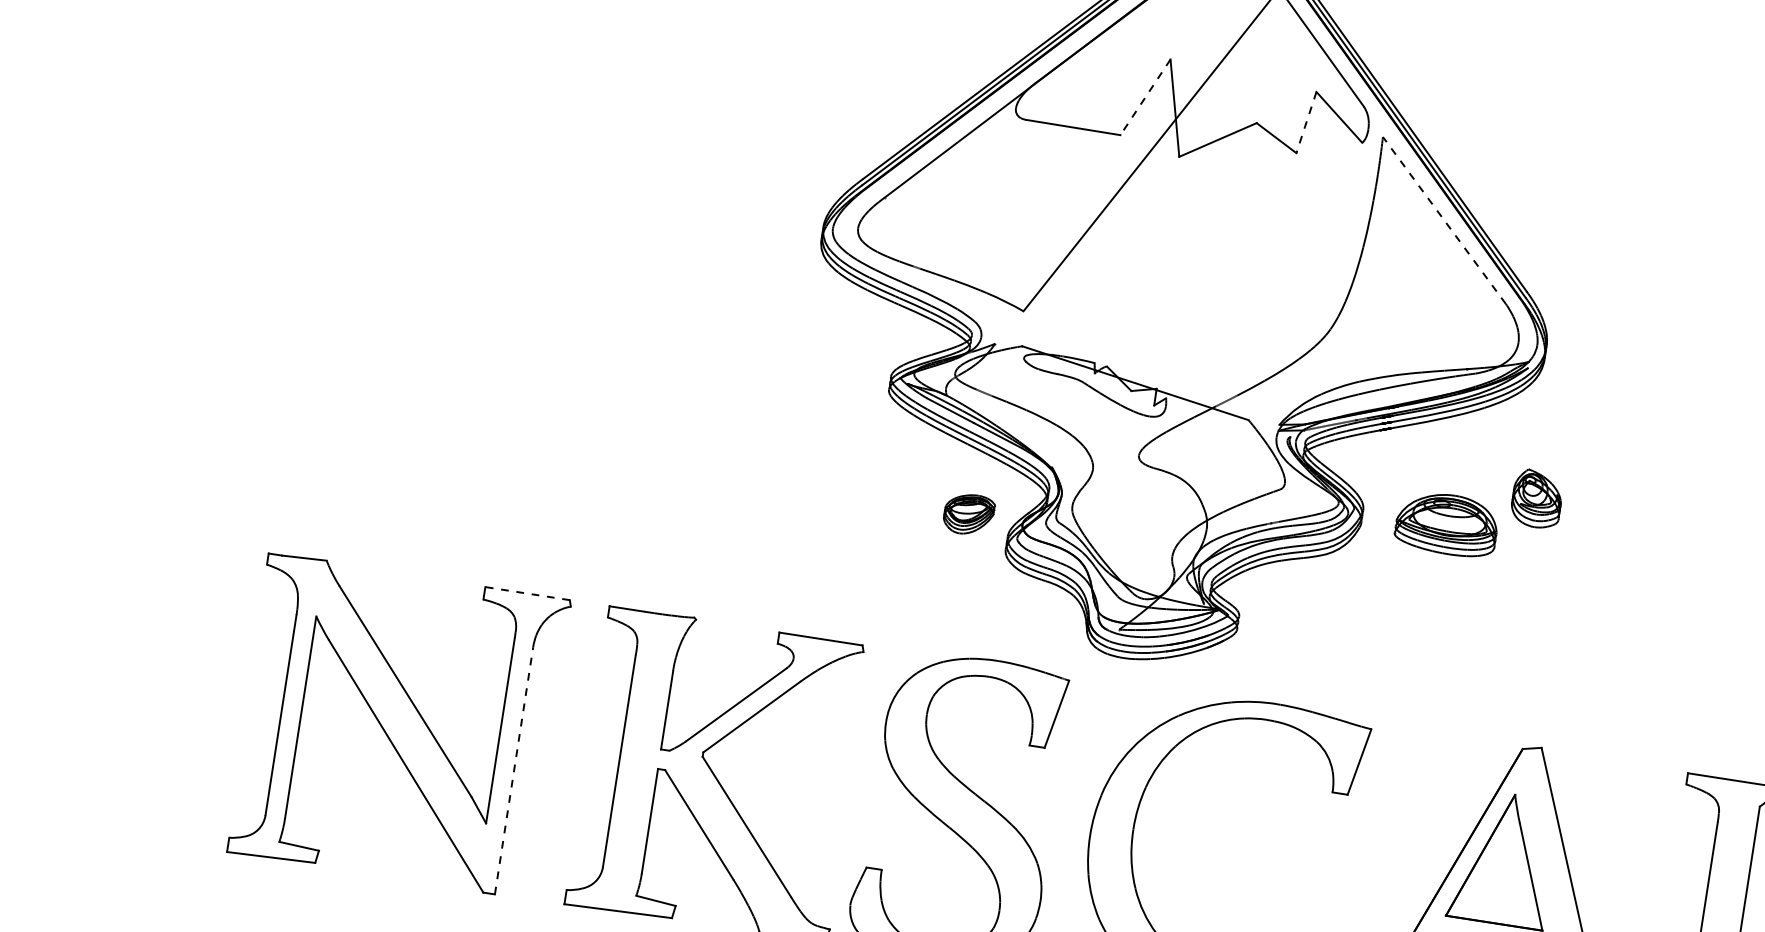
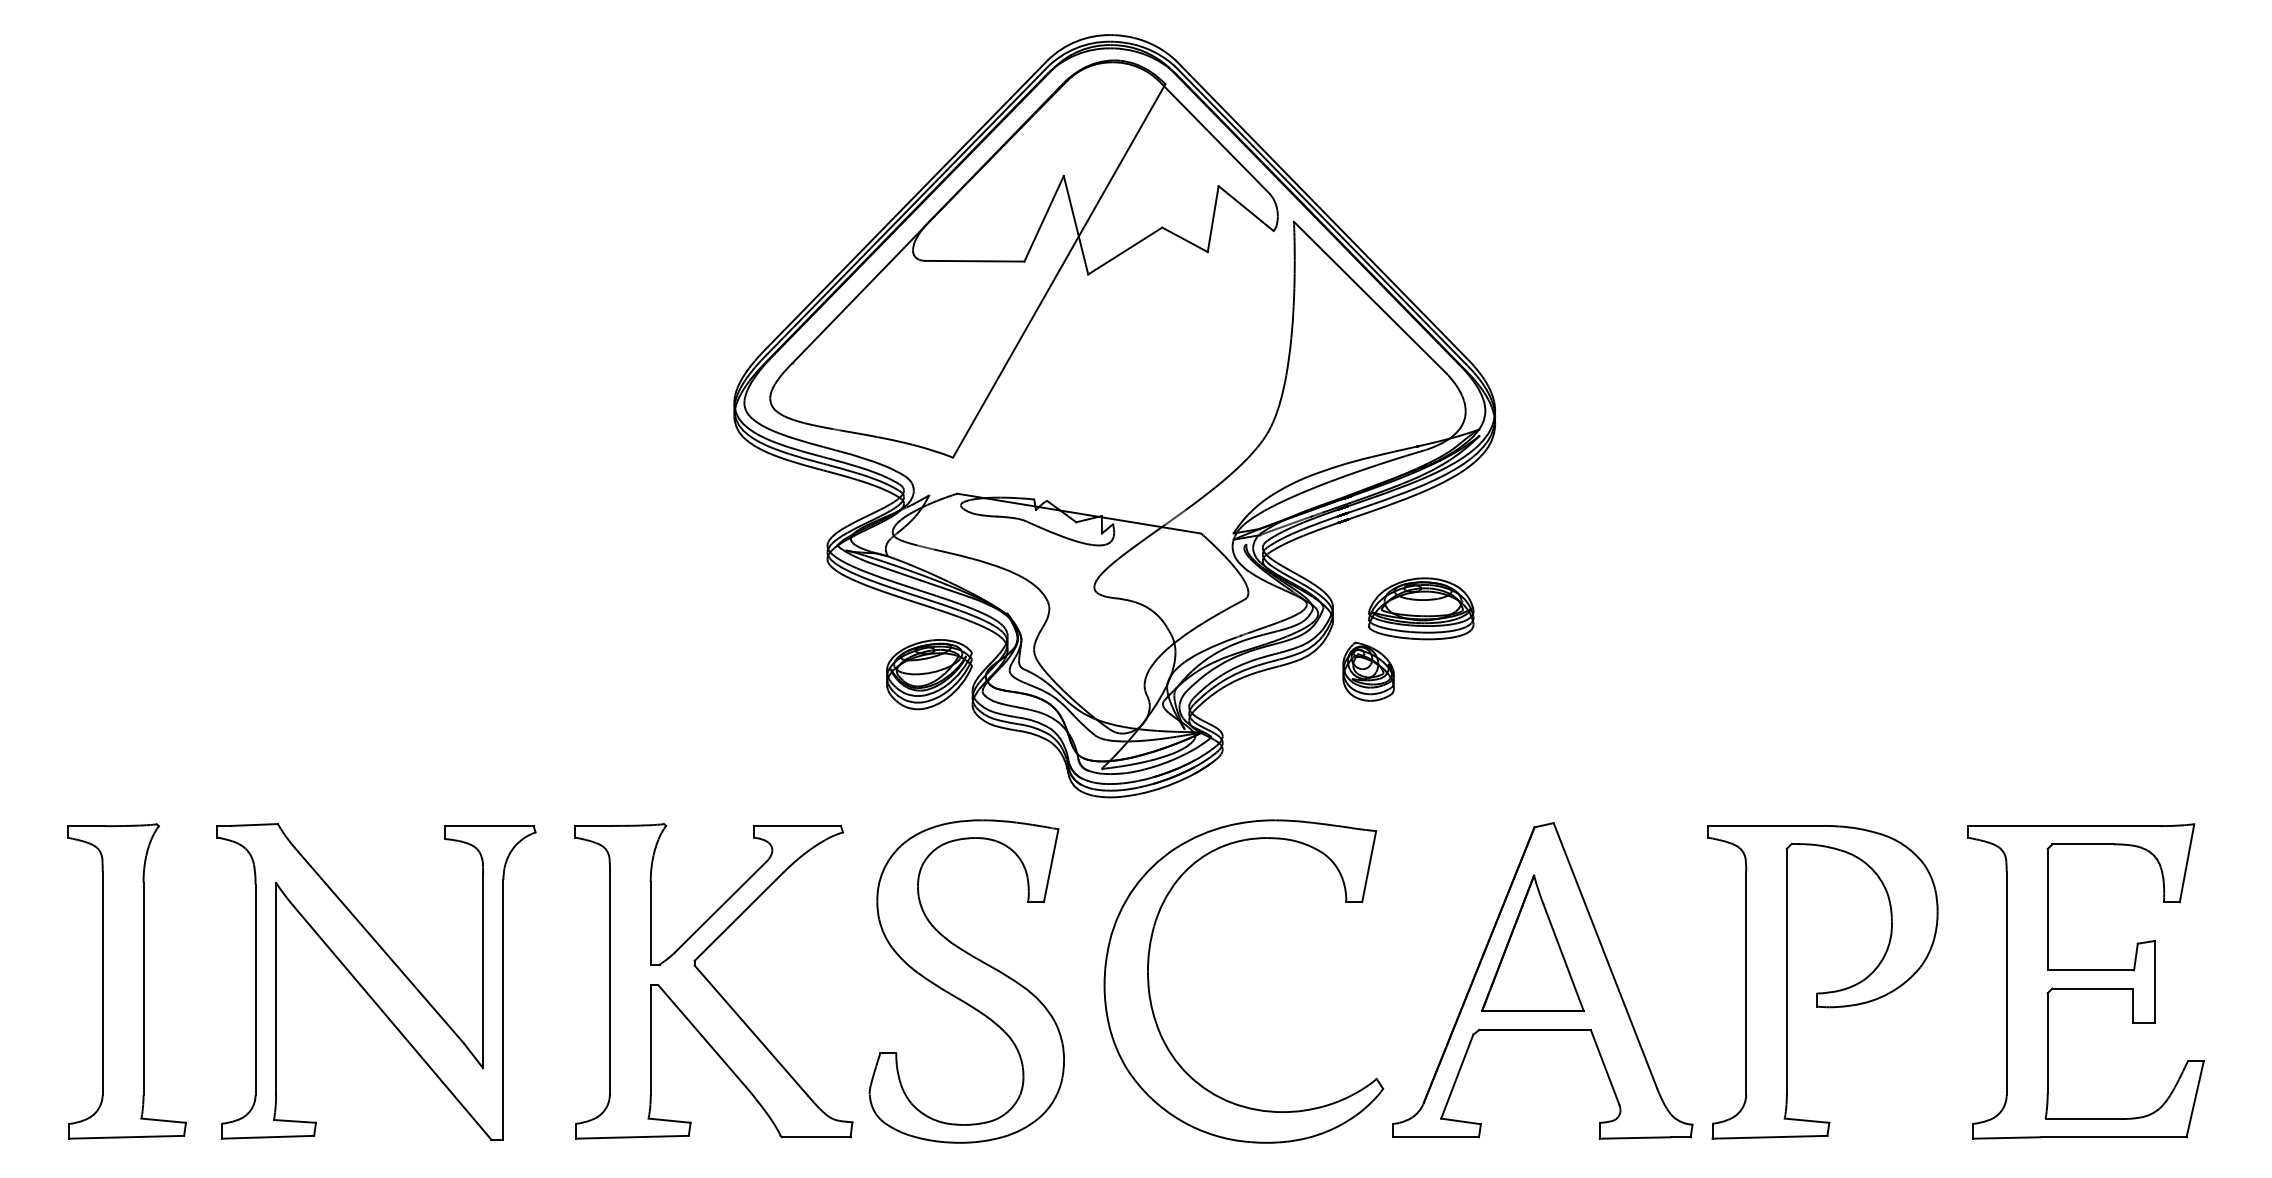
line: (1144, 97) -> (1043, 219), dashed -> solid
line: (1306, 122) -> (1213, 219), dashed -> solid
line: (1444, 220) -> (1370, 297), dashed -> solid
part: (1537, 498) -> (1368, 671), moved
part: (969, 514) -> (929, 674), size x1.67
line: (527, 593) -> (488, 825), dashed -> solid
part: (159, 688) -> (126, 981), added
line: (514, 770) -> (503, 1009), dashed -> solid

